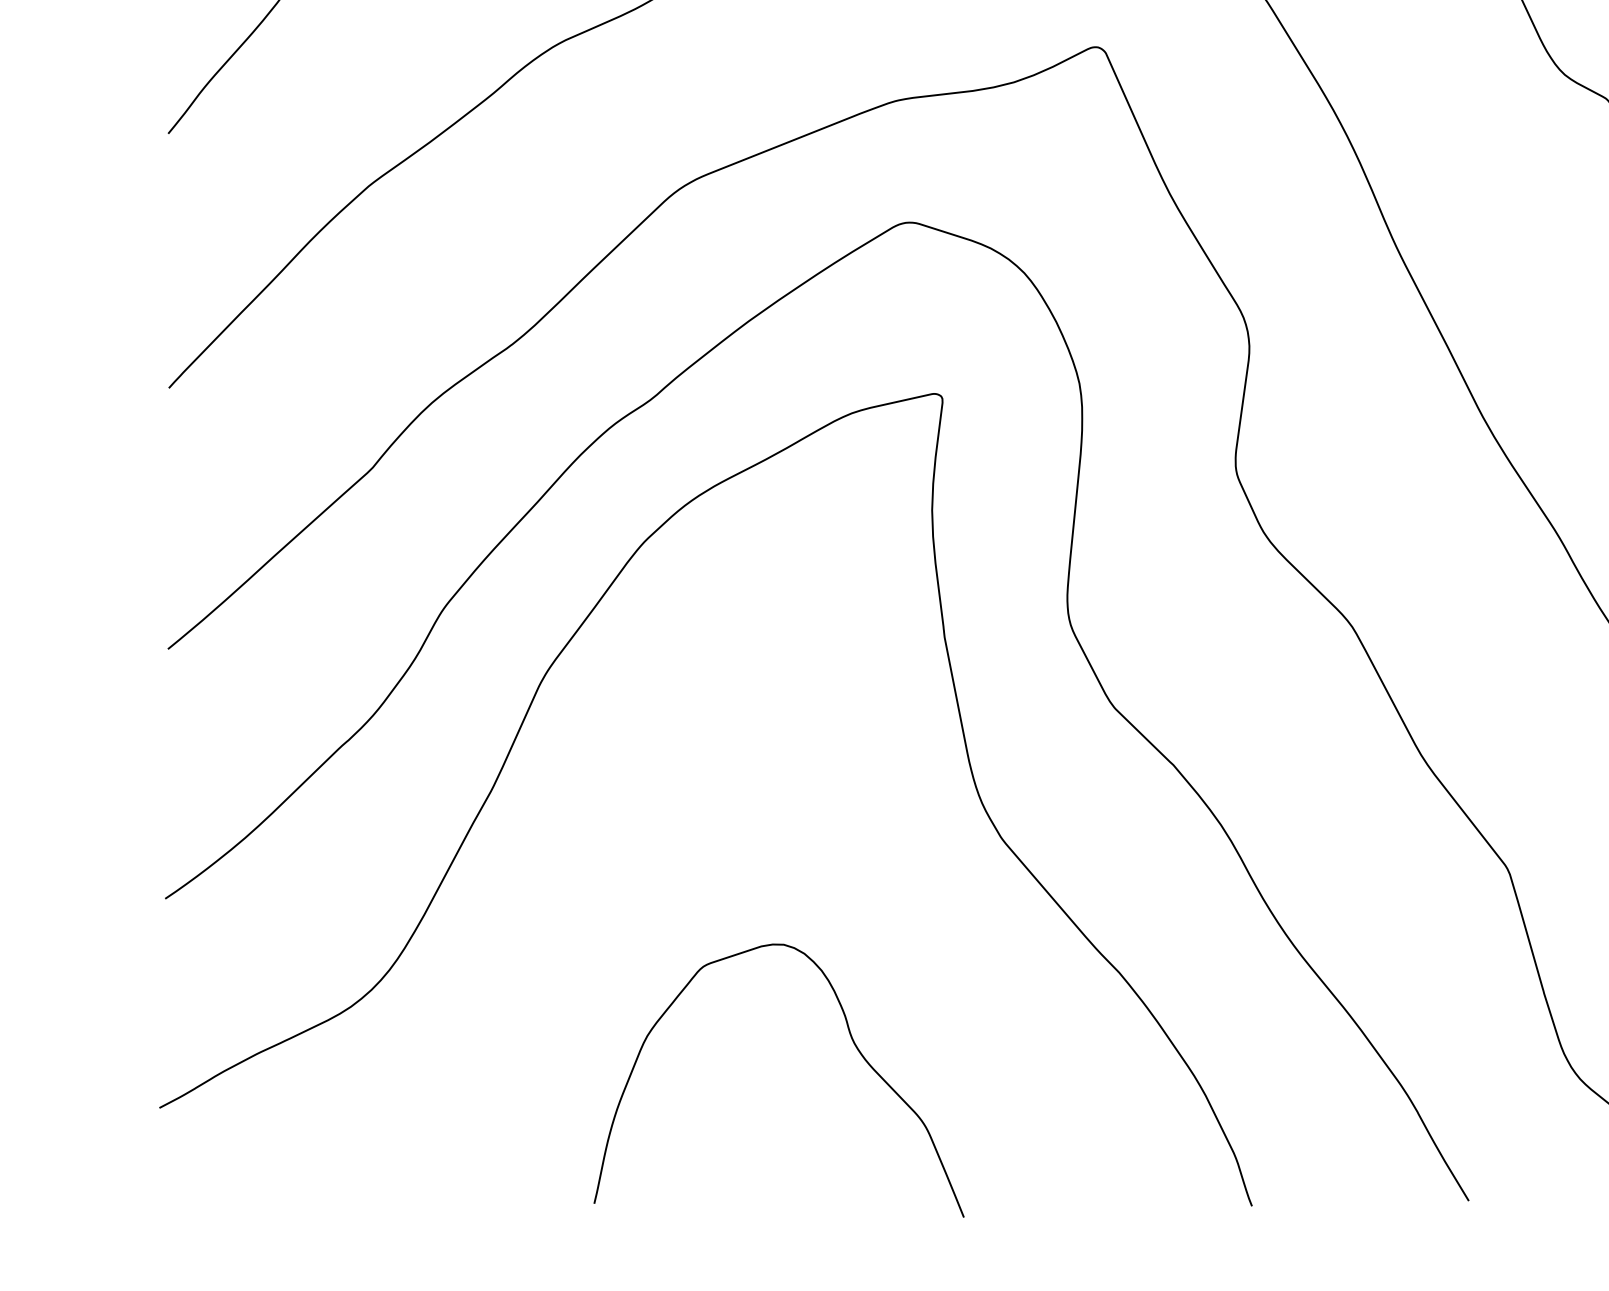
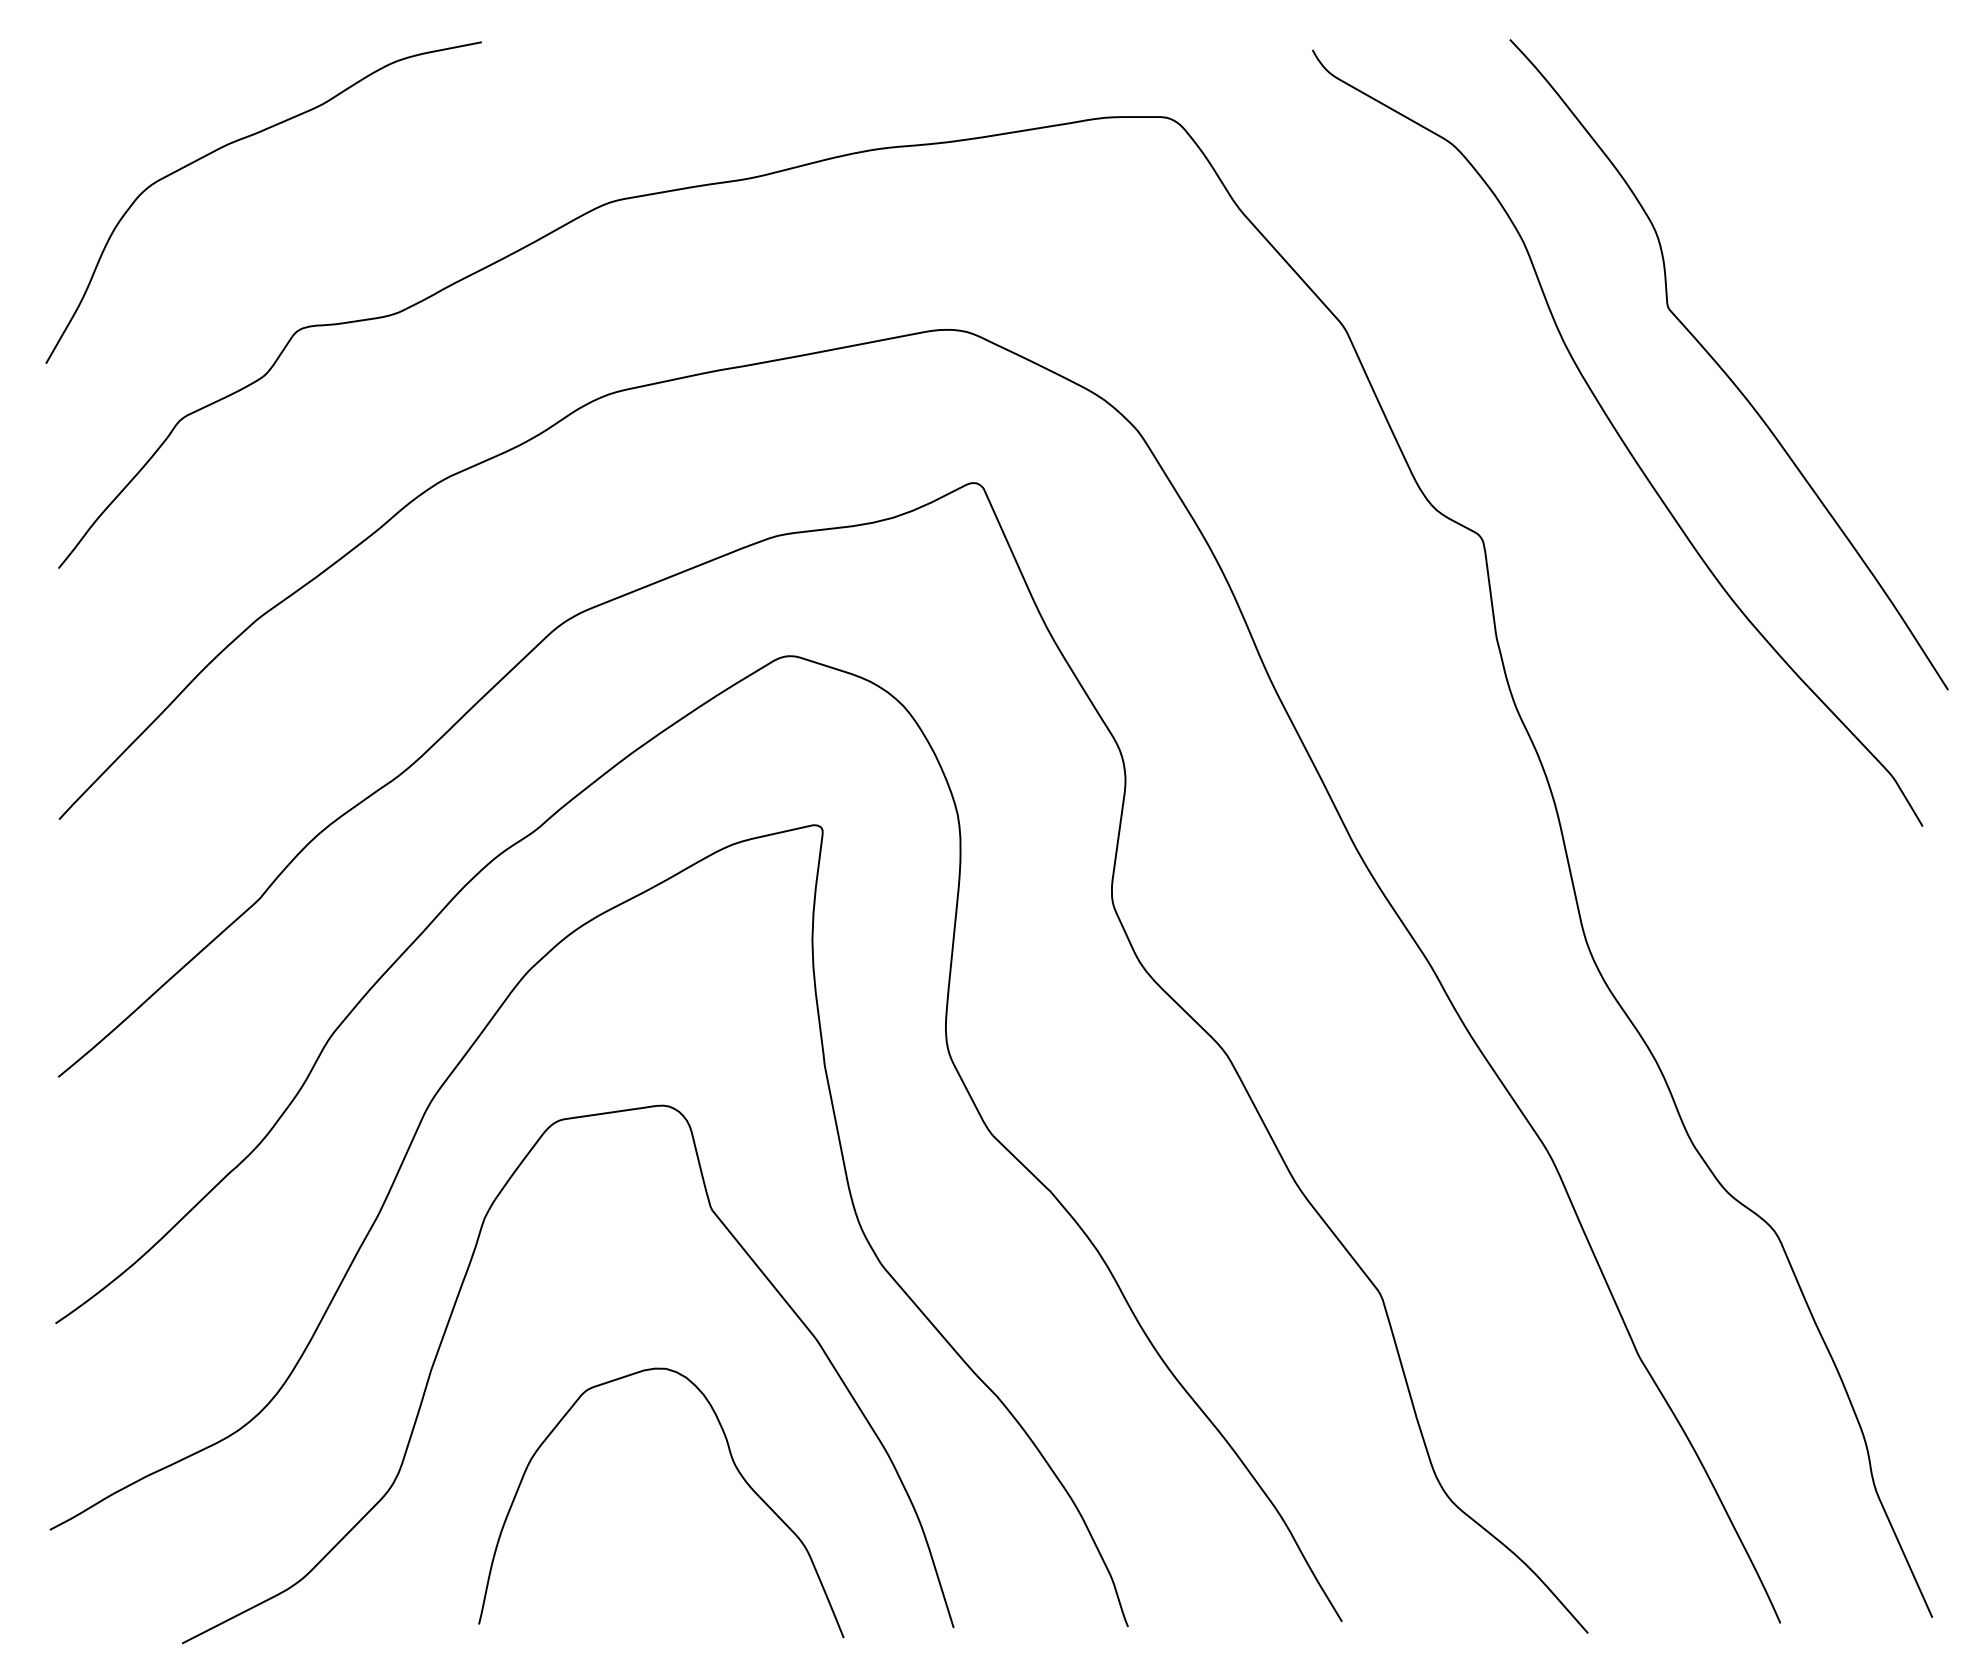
curve: (561, 906) -> (446, 1331), added

